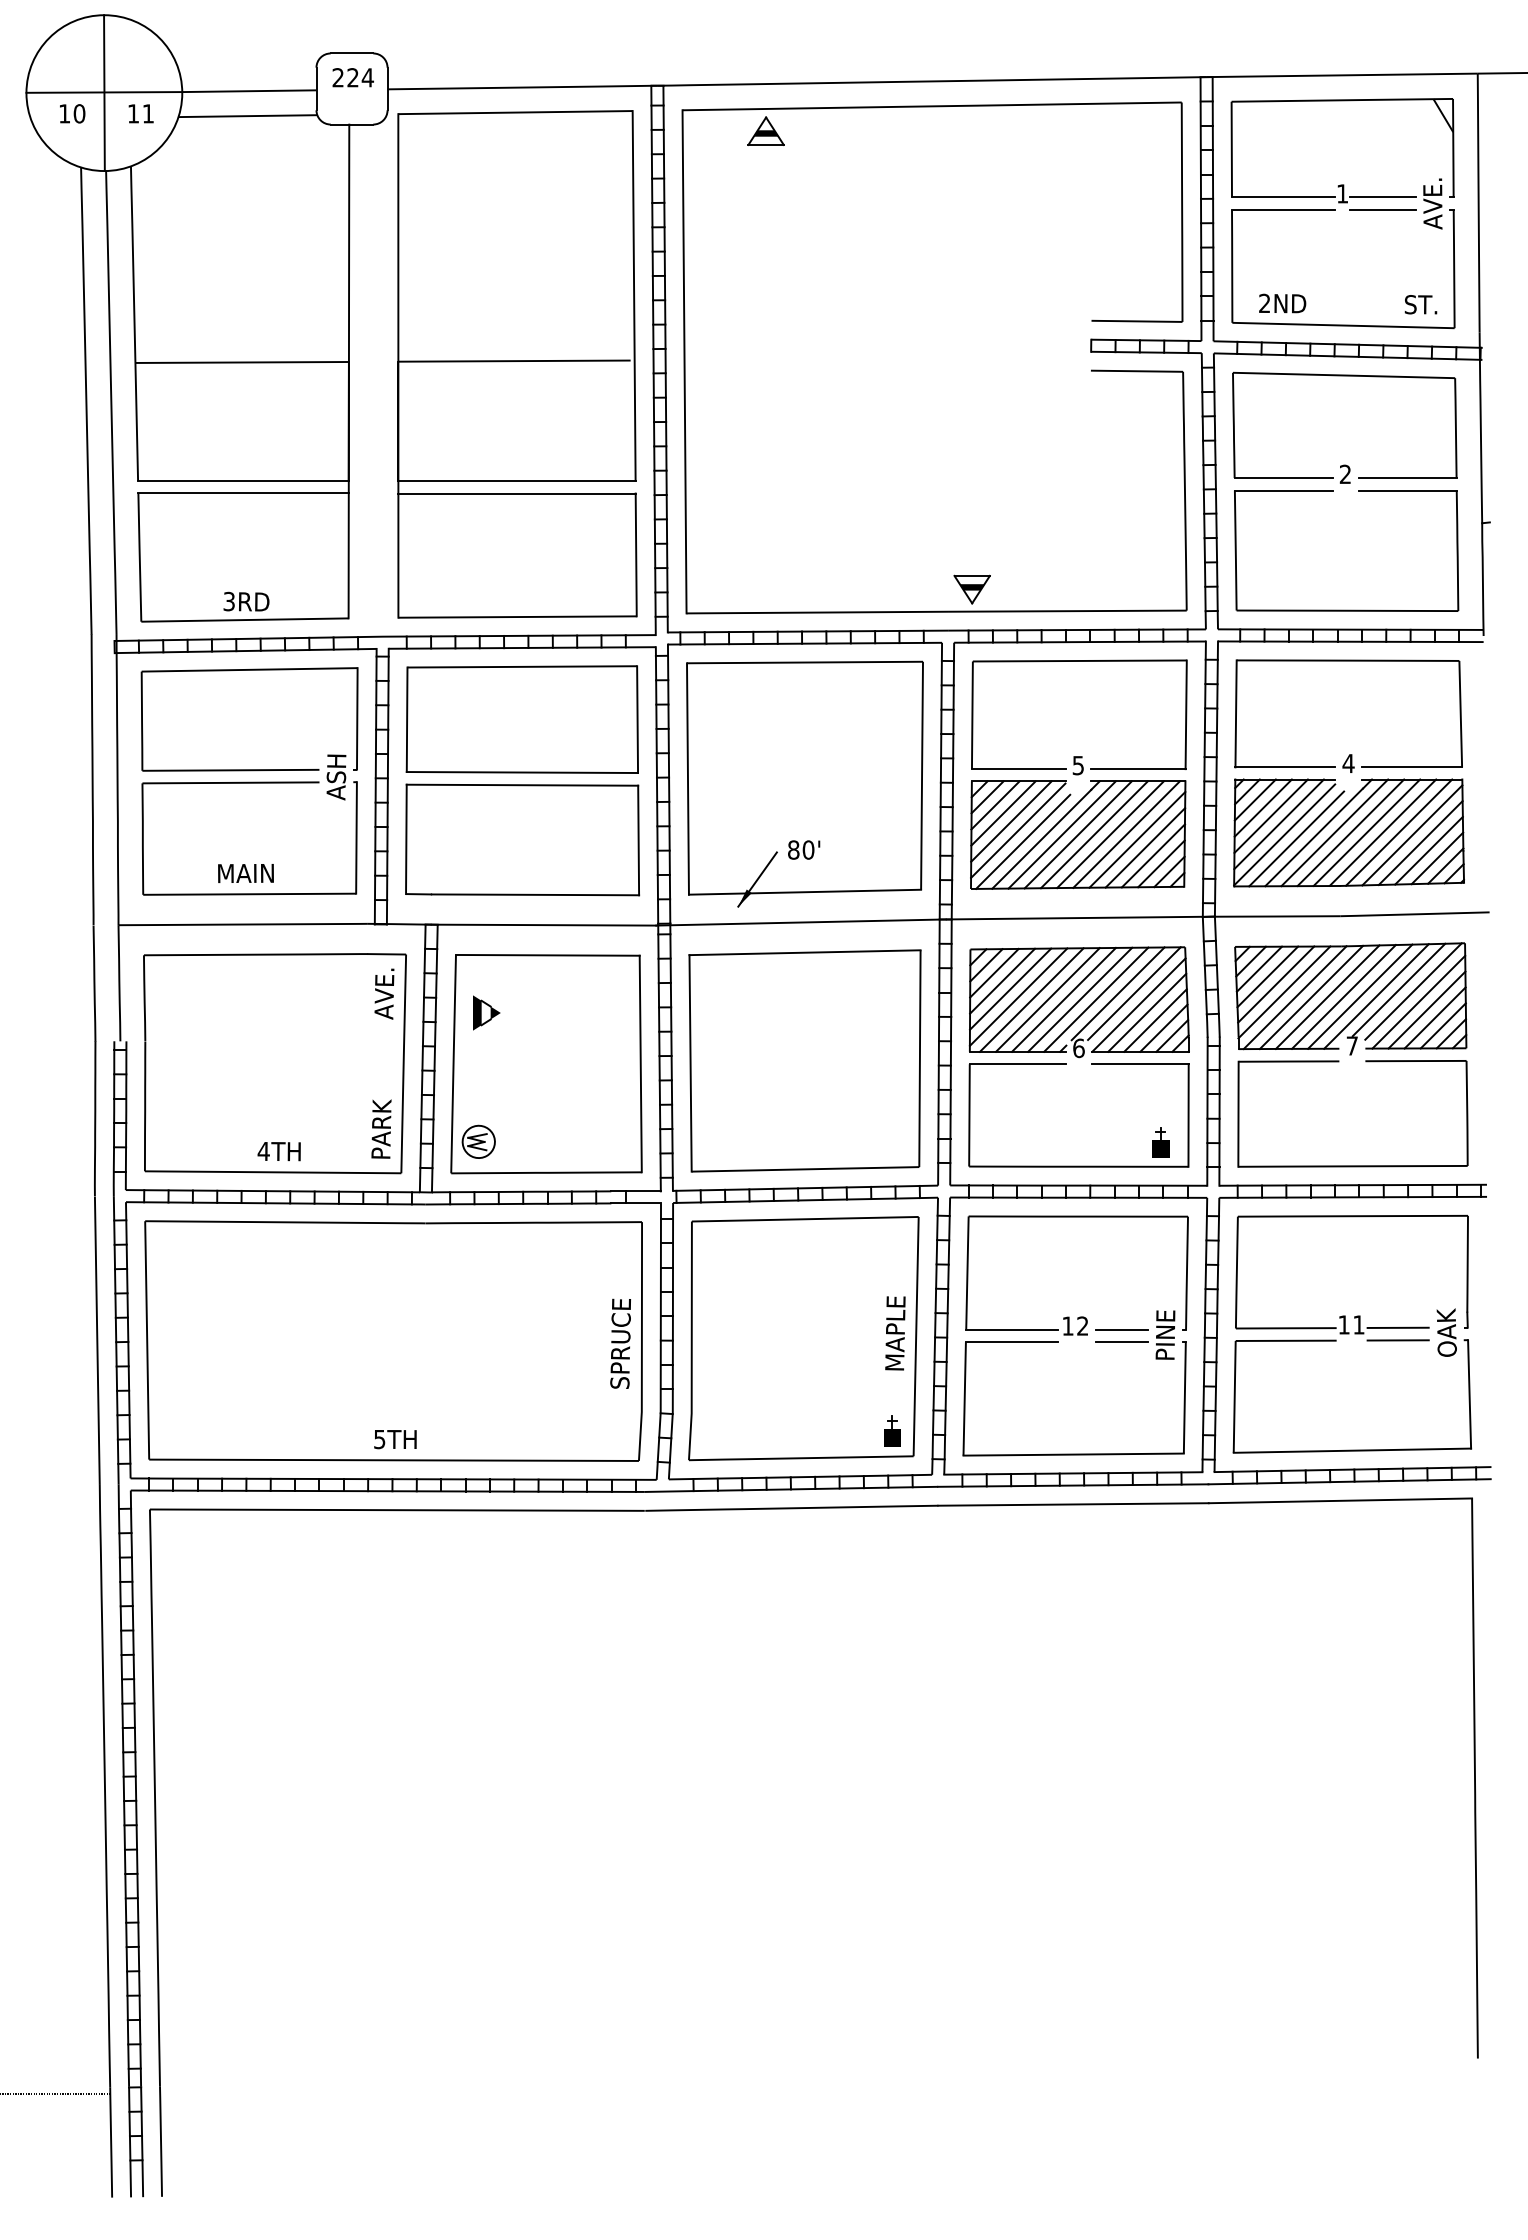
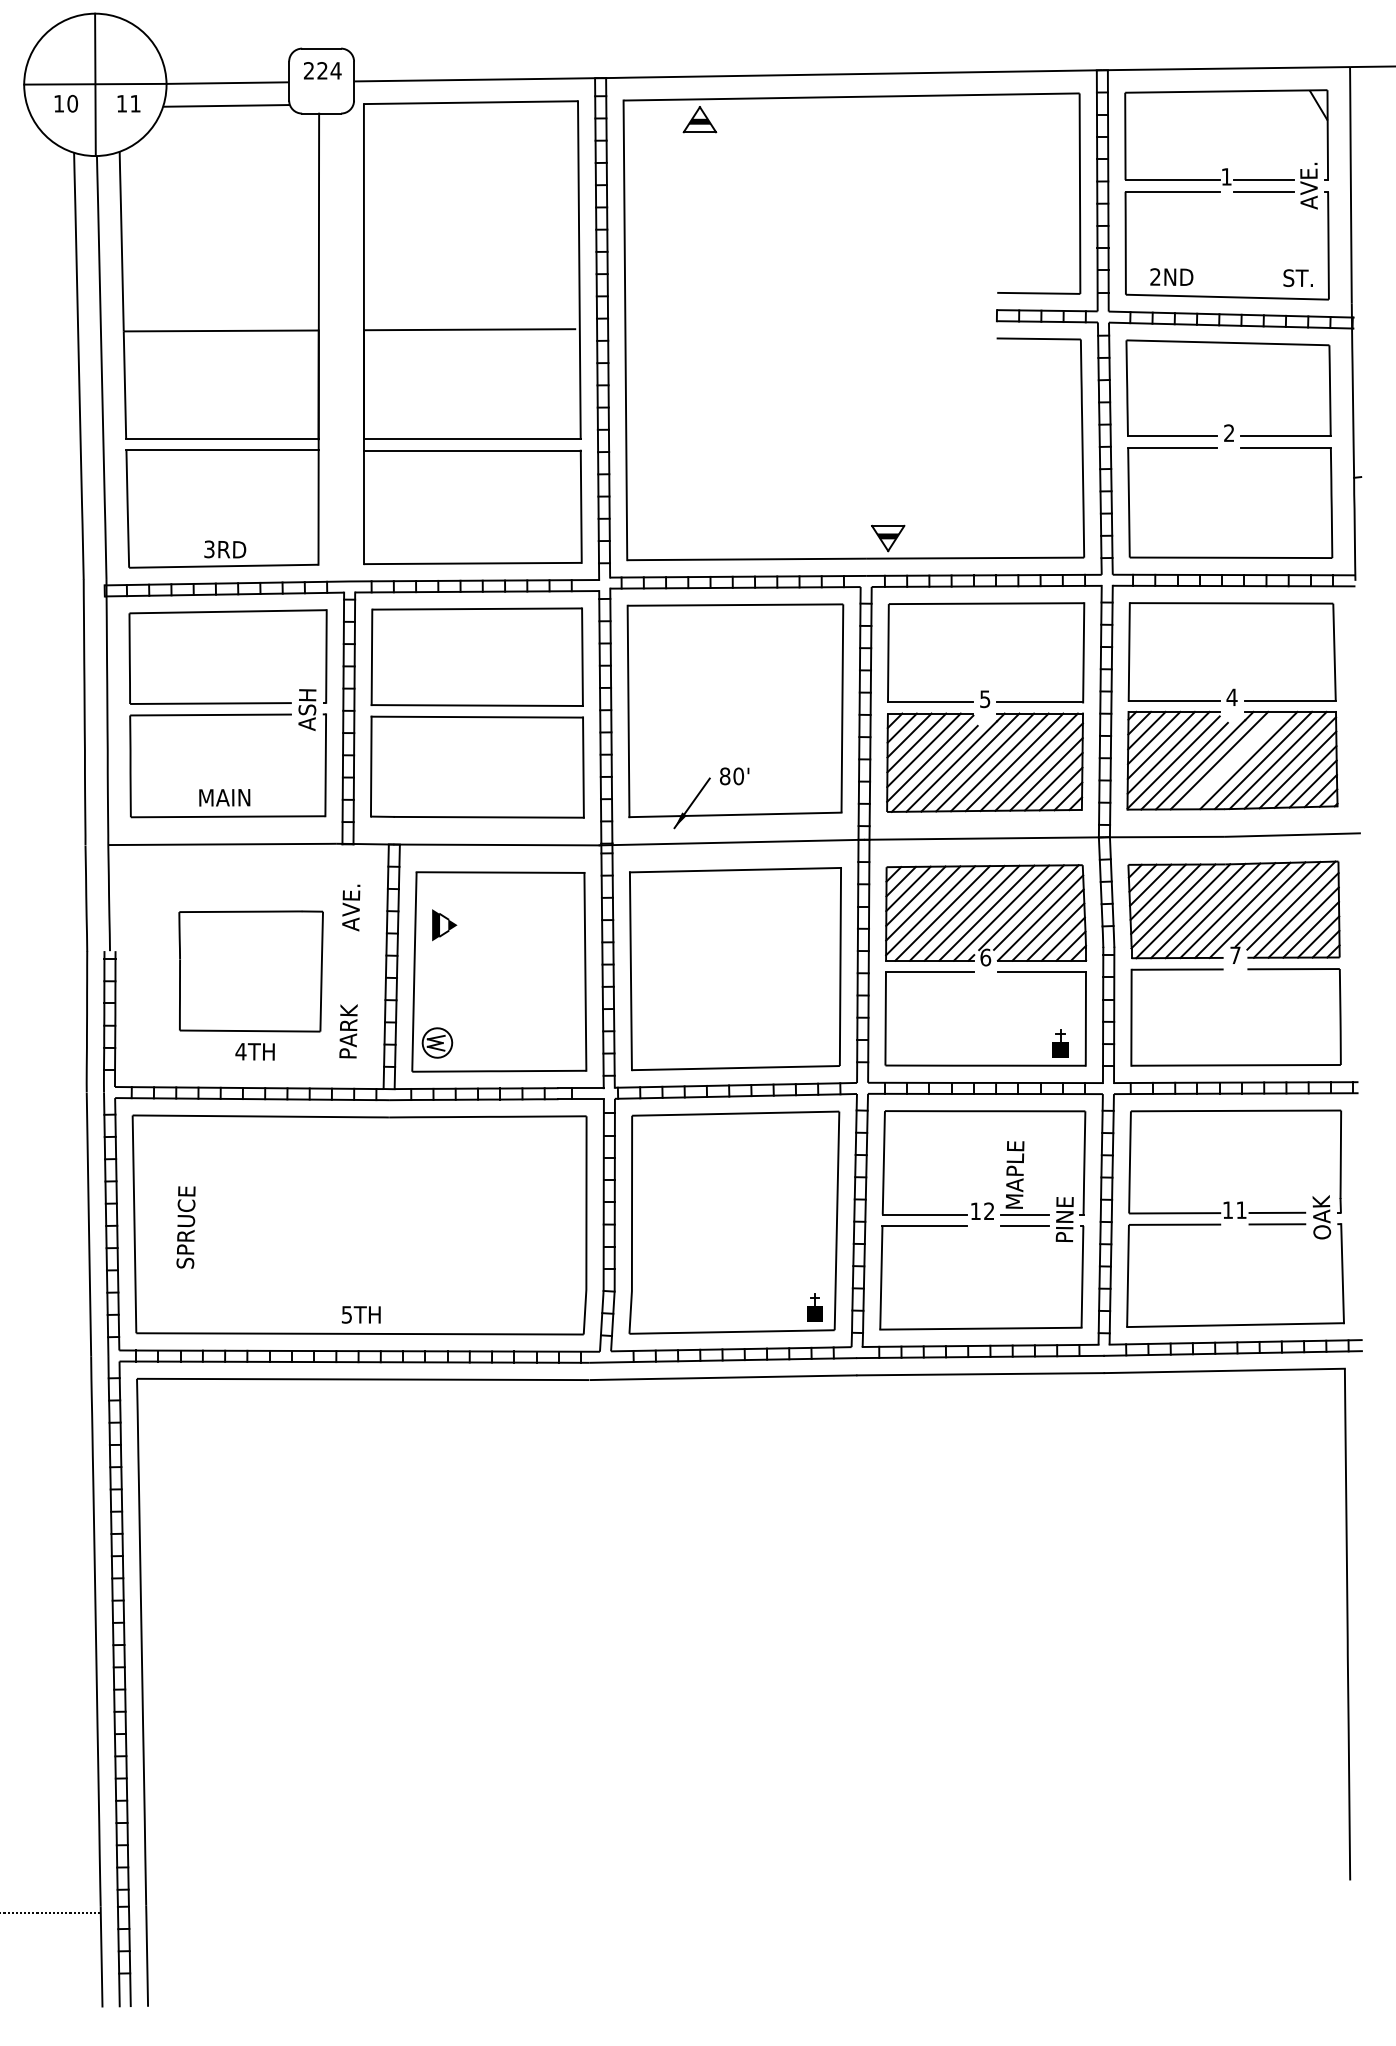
line: (1350, 832) -> (1233, 760), removed
part: (274, 1063) -> (250, 971), size x0.6
text: (894, 1332) -> (1014, 1174), moved
text: (620, 1343) -> (185, 1227), moved

